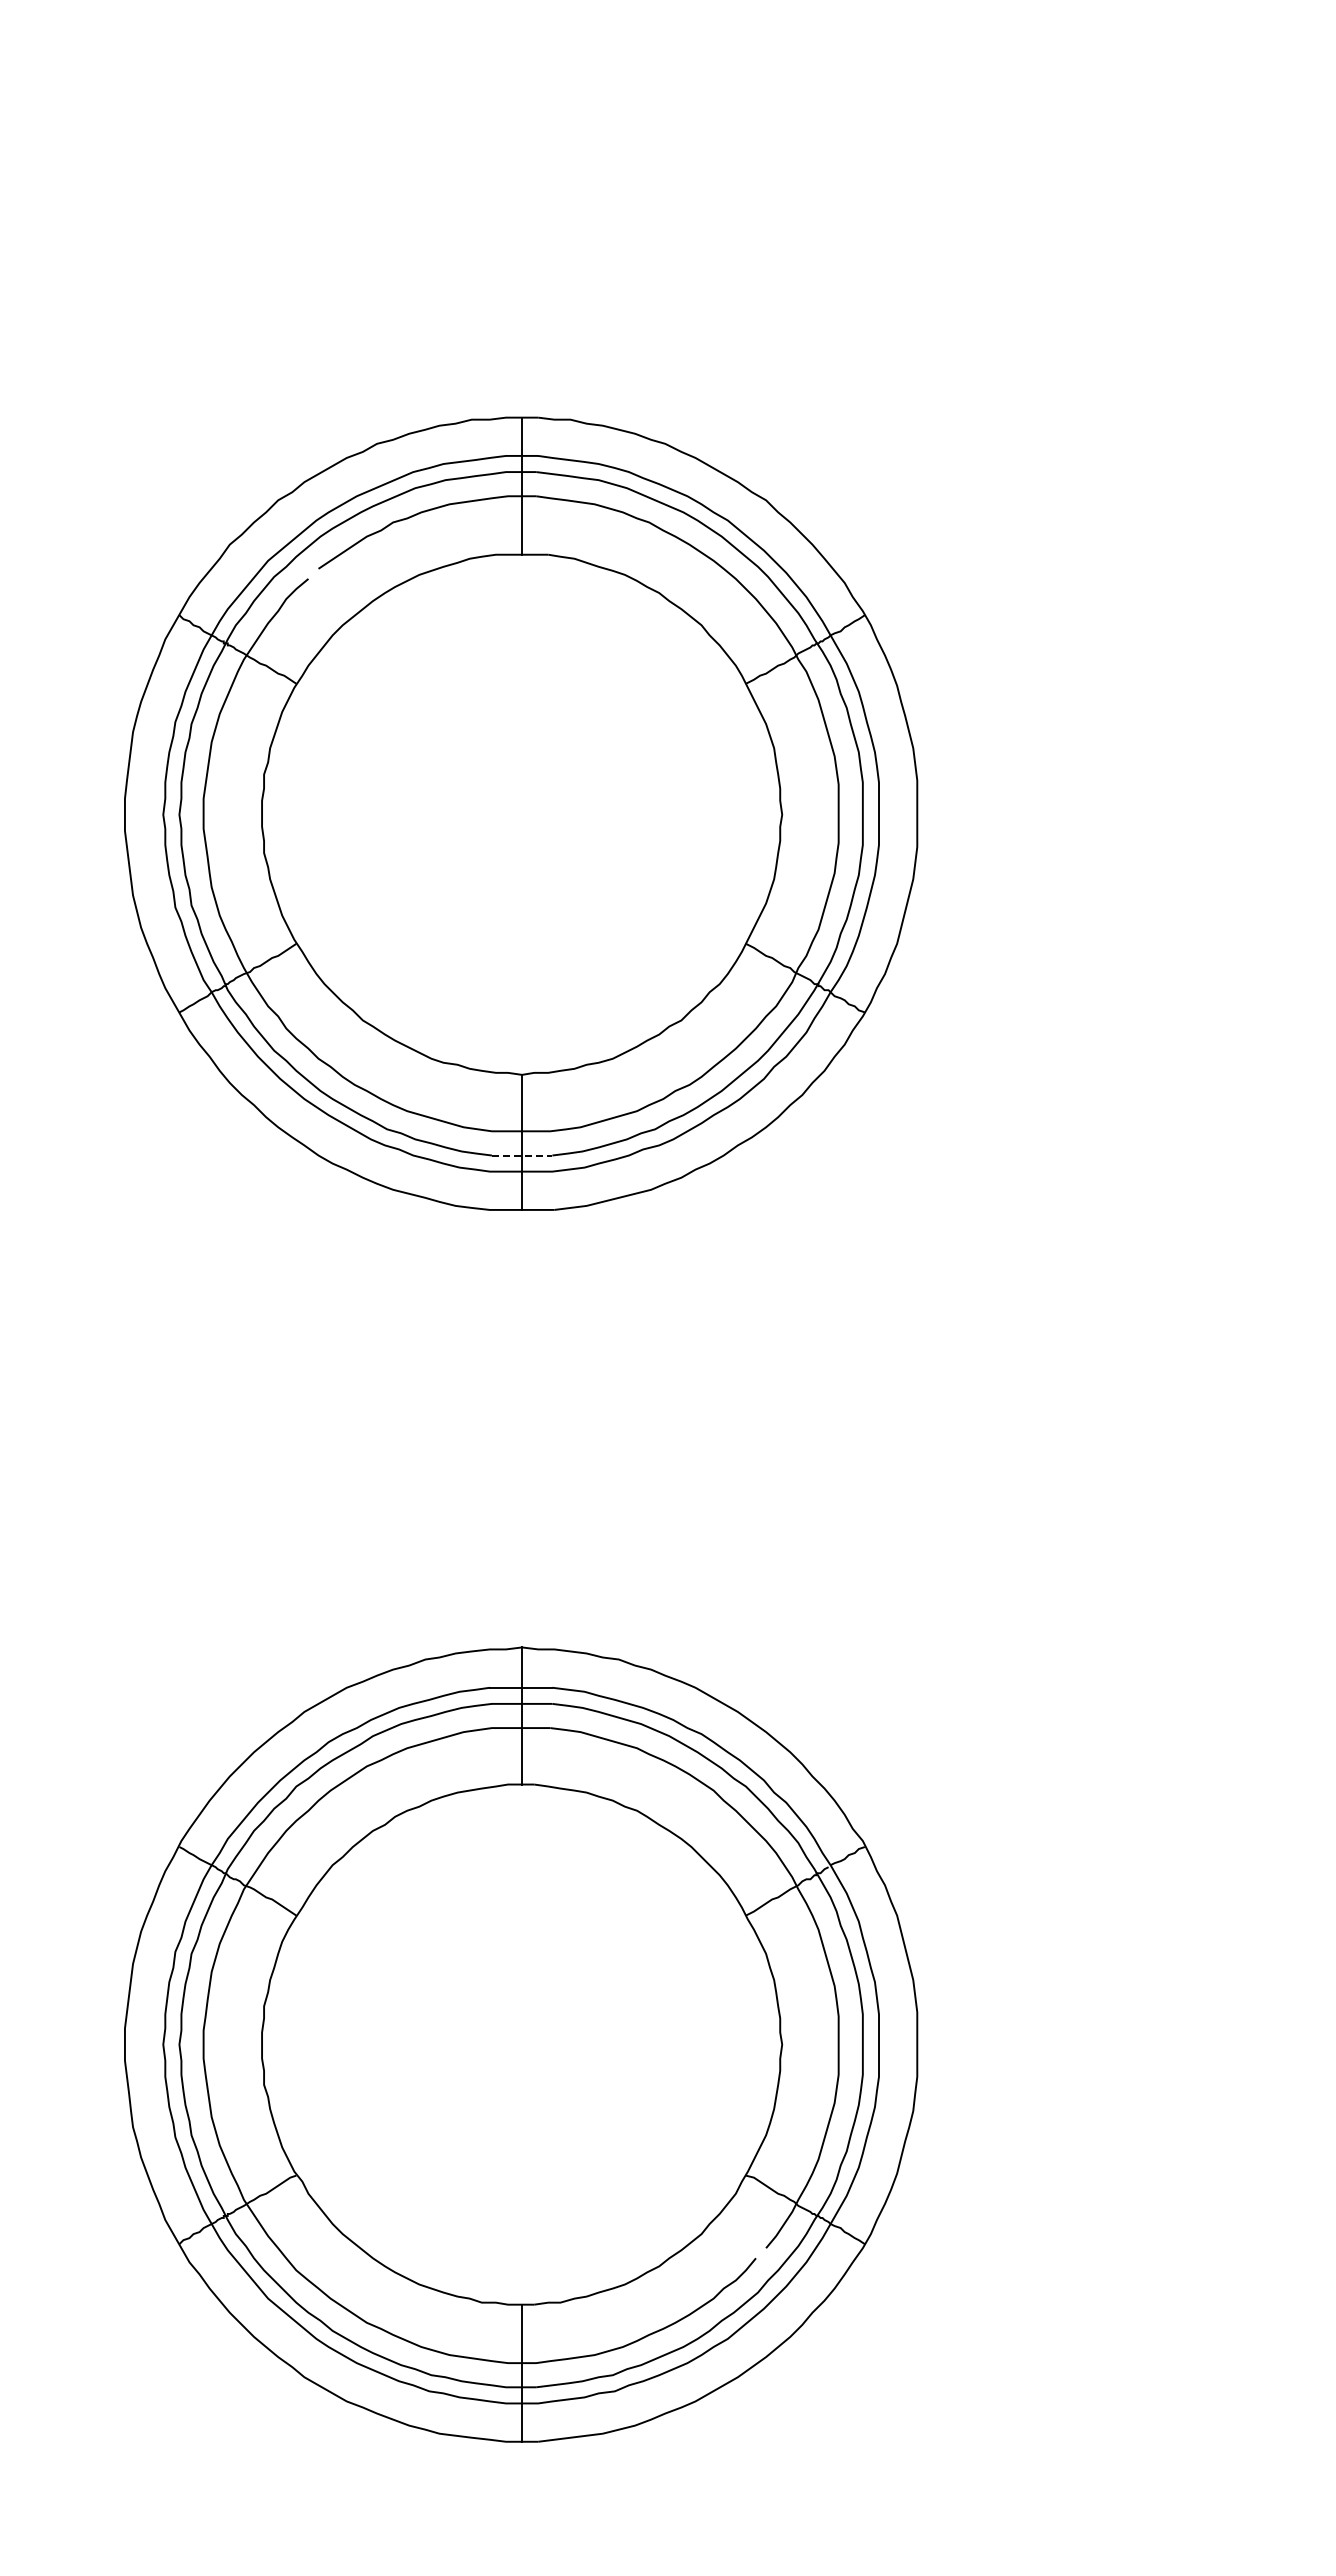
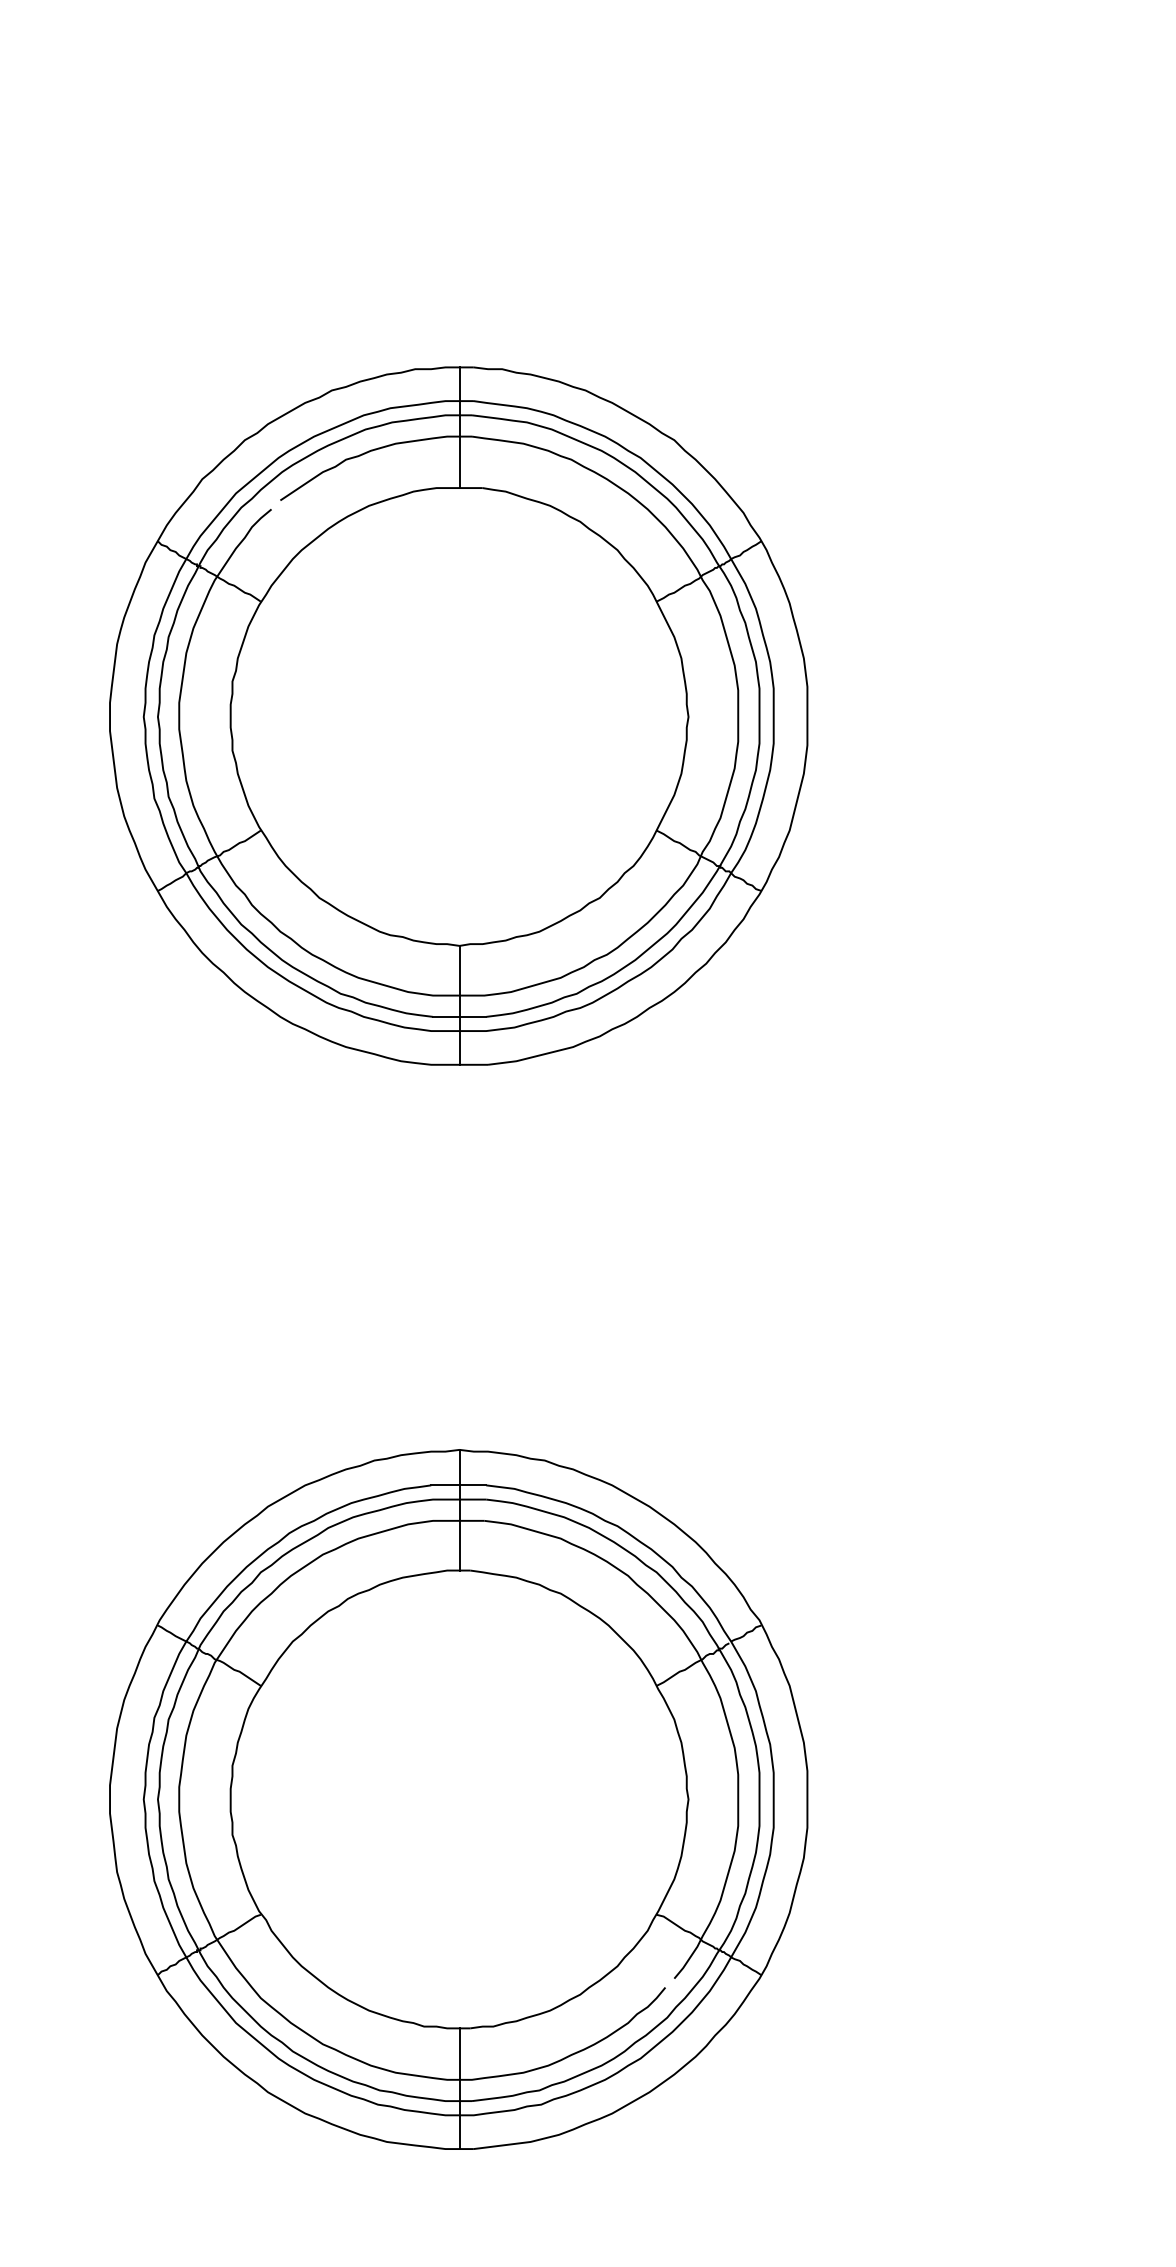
line: (522, 1155) -> (459, 1016), dashed -> solid

